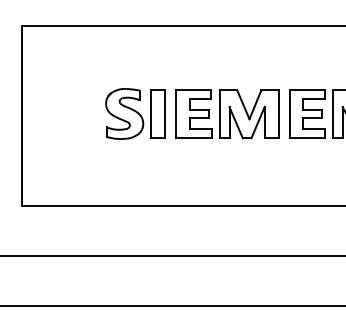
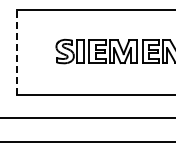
line: (23, 115) -> (17, 52), solid -> dashed

